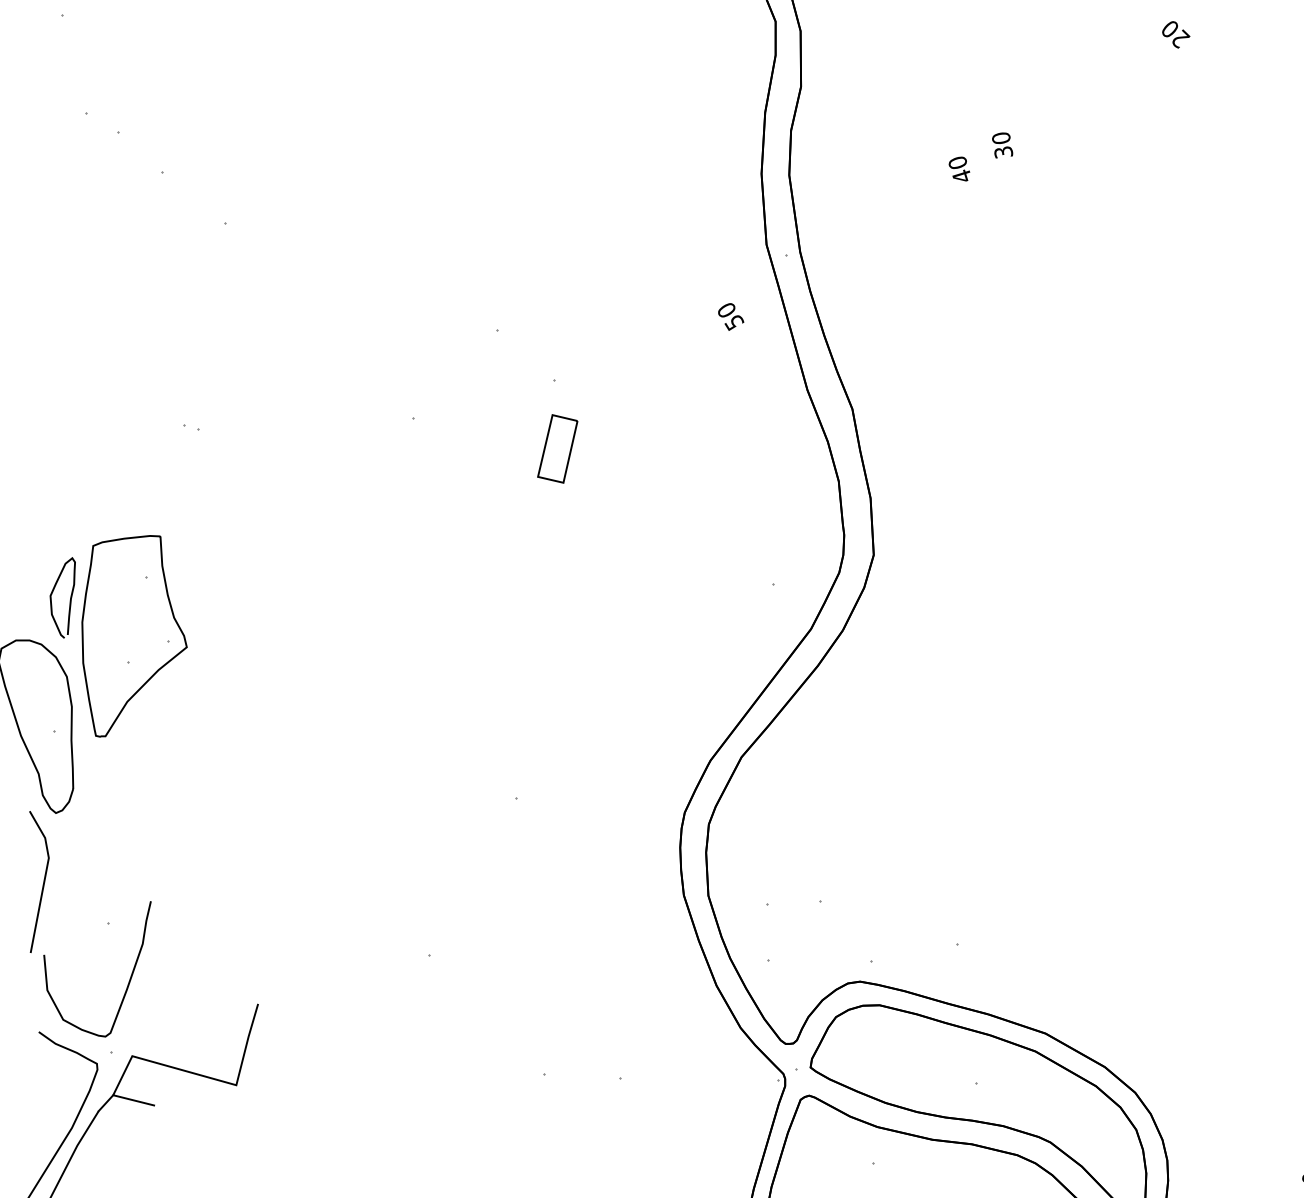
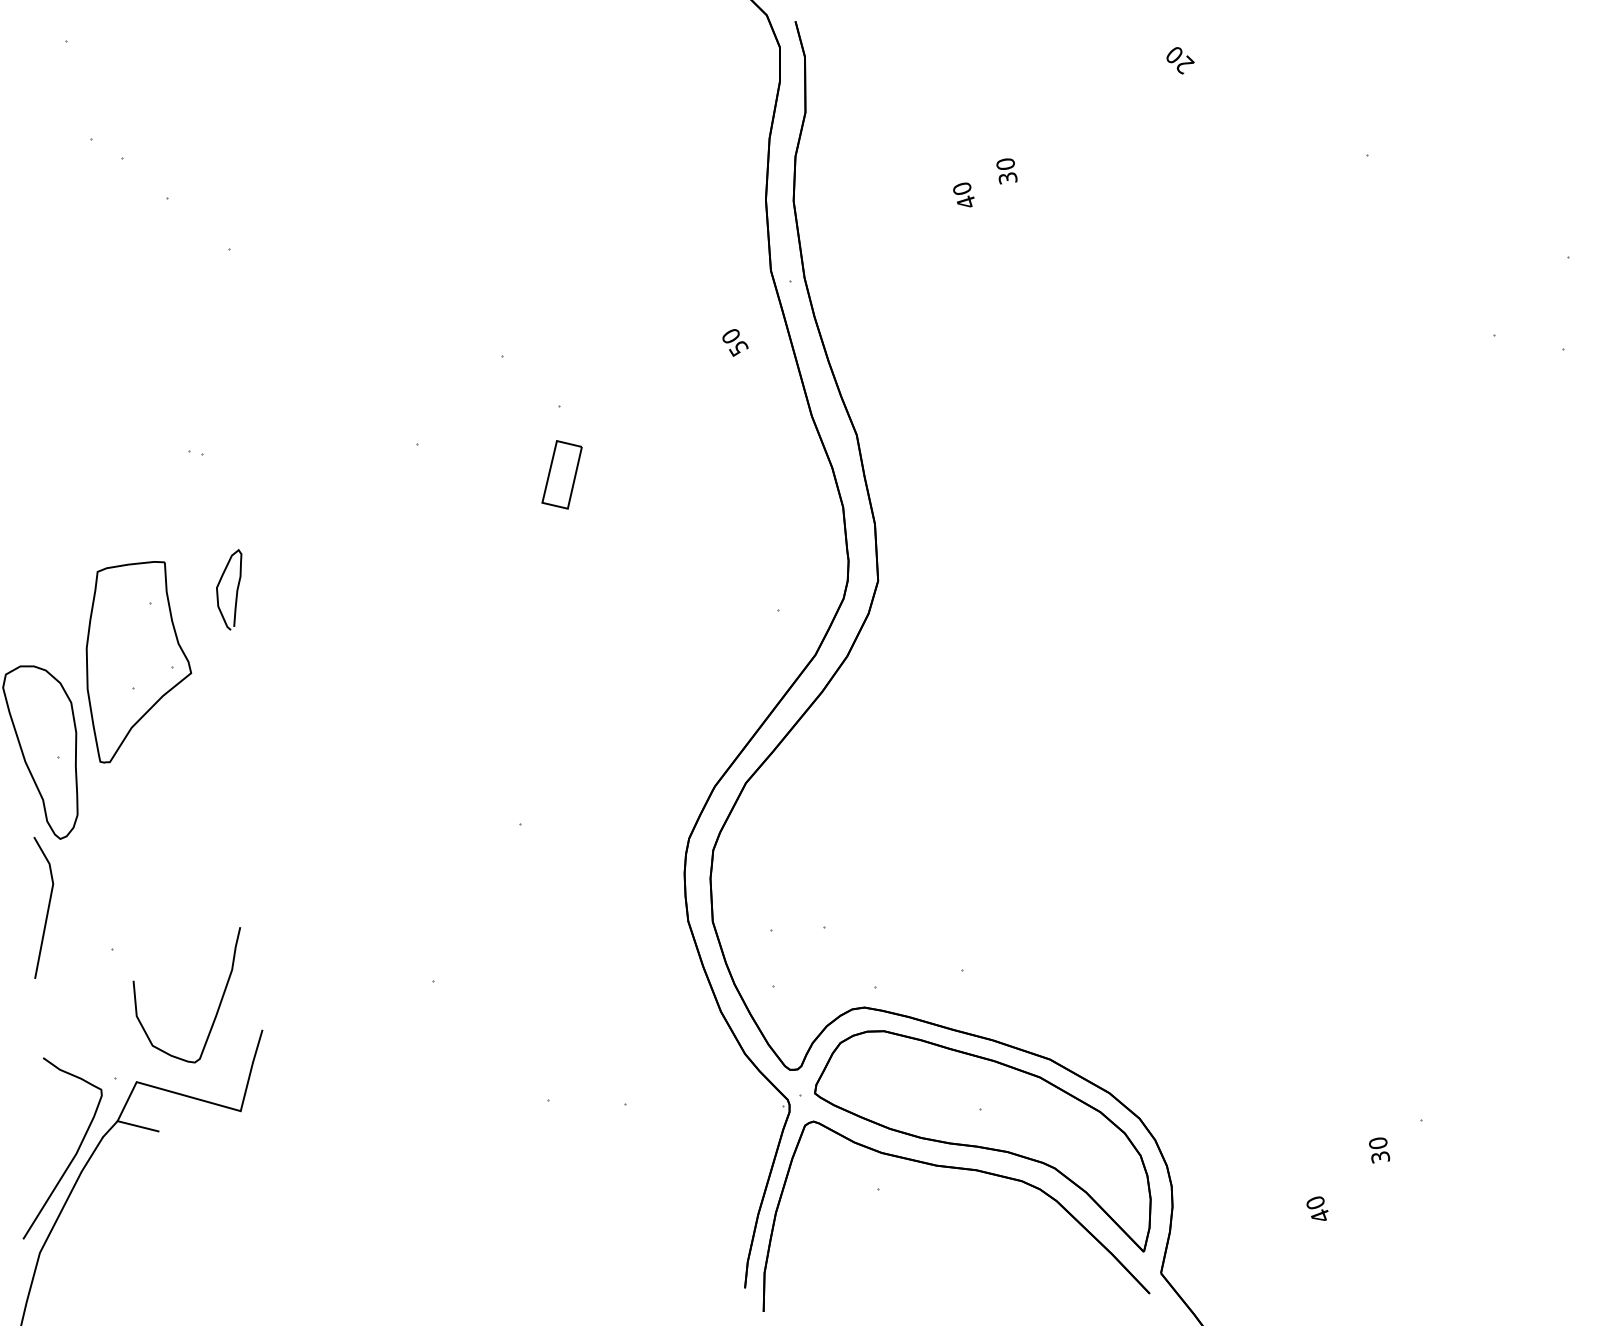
curve: (70, 597) -> (236, 589), moved
curve: (129, 979) -> (218, 1005), moved

